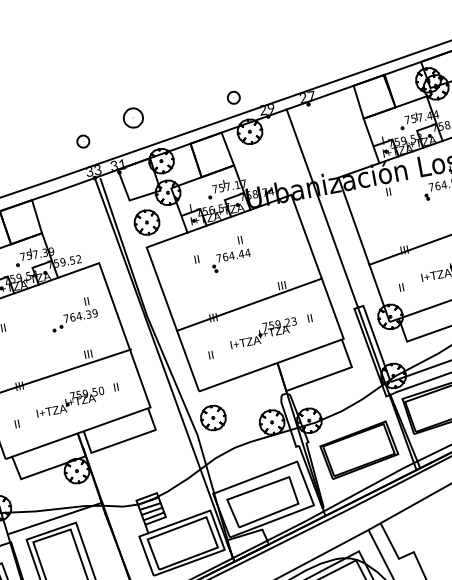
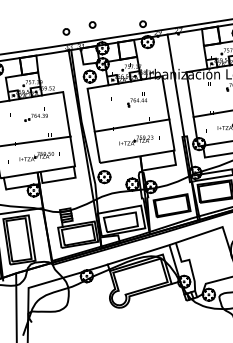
part: (132, 117) -> (92, 24), size x0.62
part: (230, 254) -> (137, 99), moved
part: (72, 314) -> (35, 114), moved

